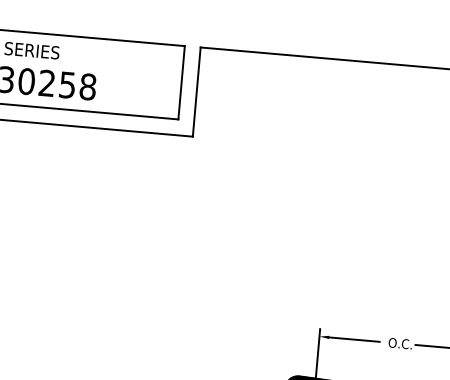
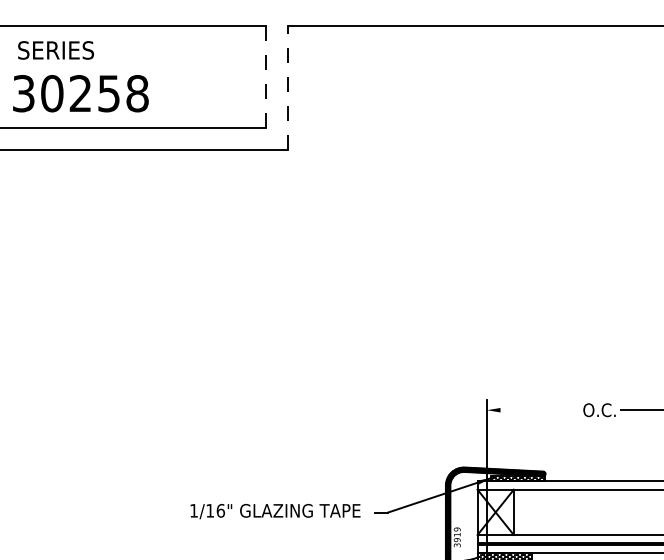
line: (181, 82) -> (266, 76), solid -> dashed
line: (197, 92) -> (288, 87), solid -> dashed
line: (354, 339) -> (535, 410), removed

